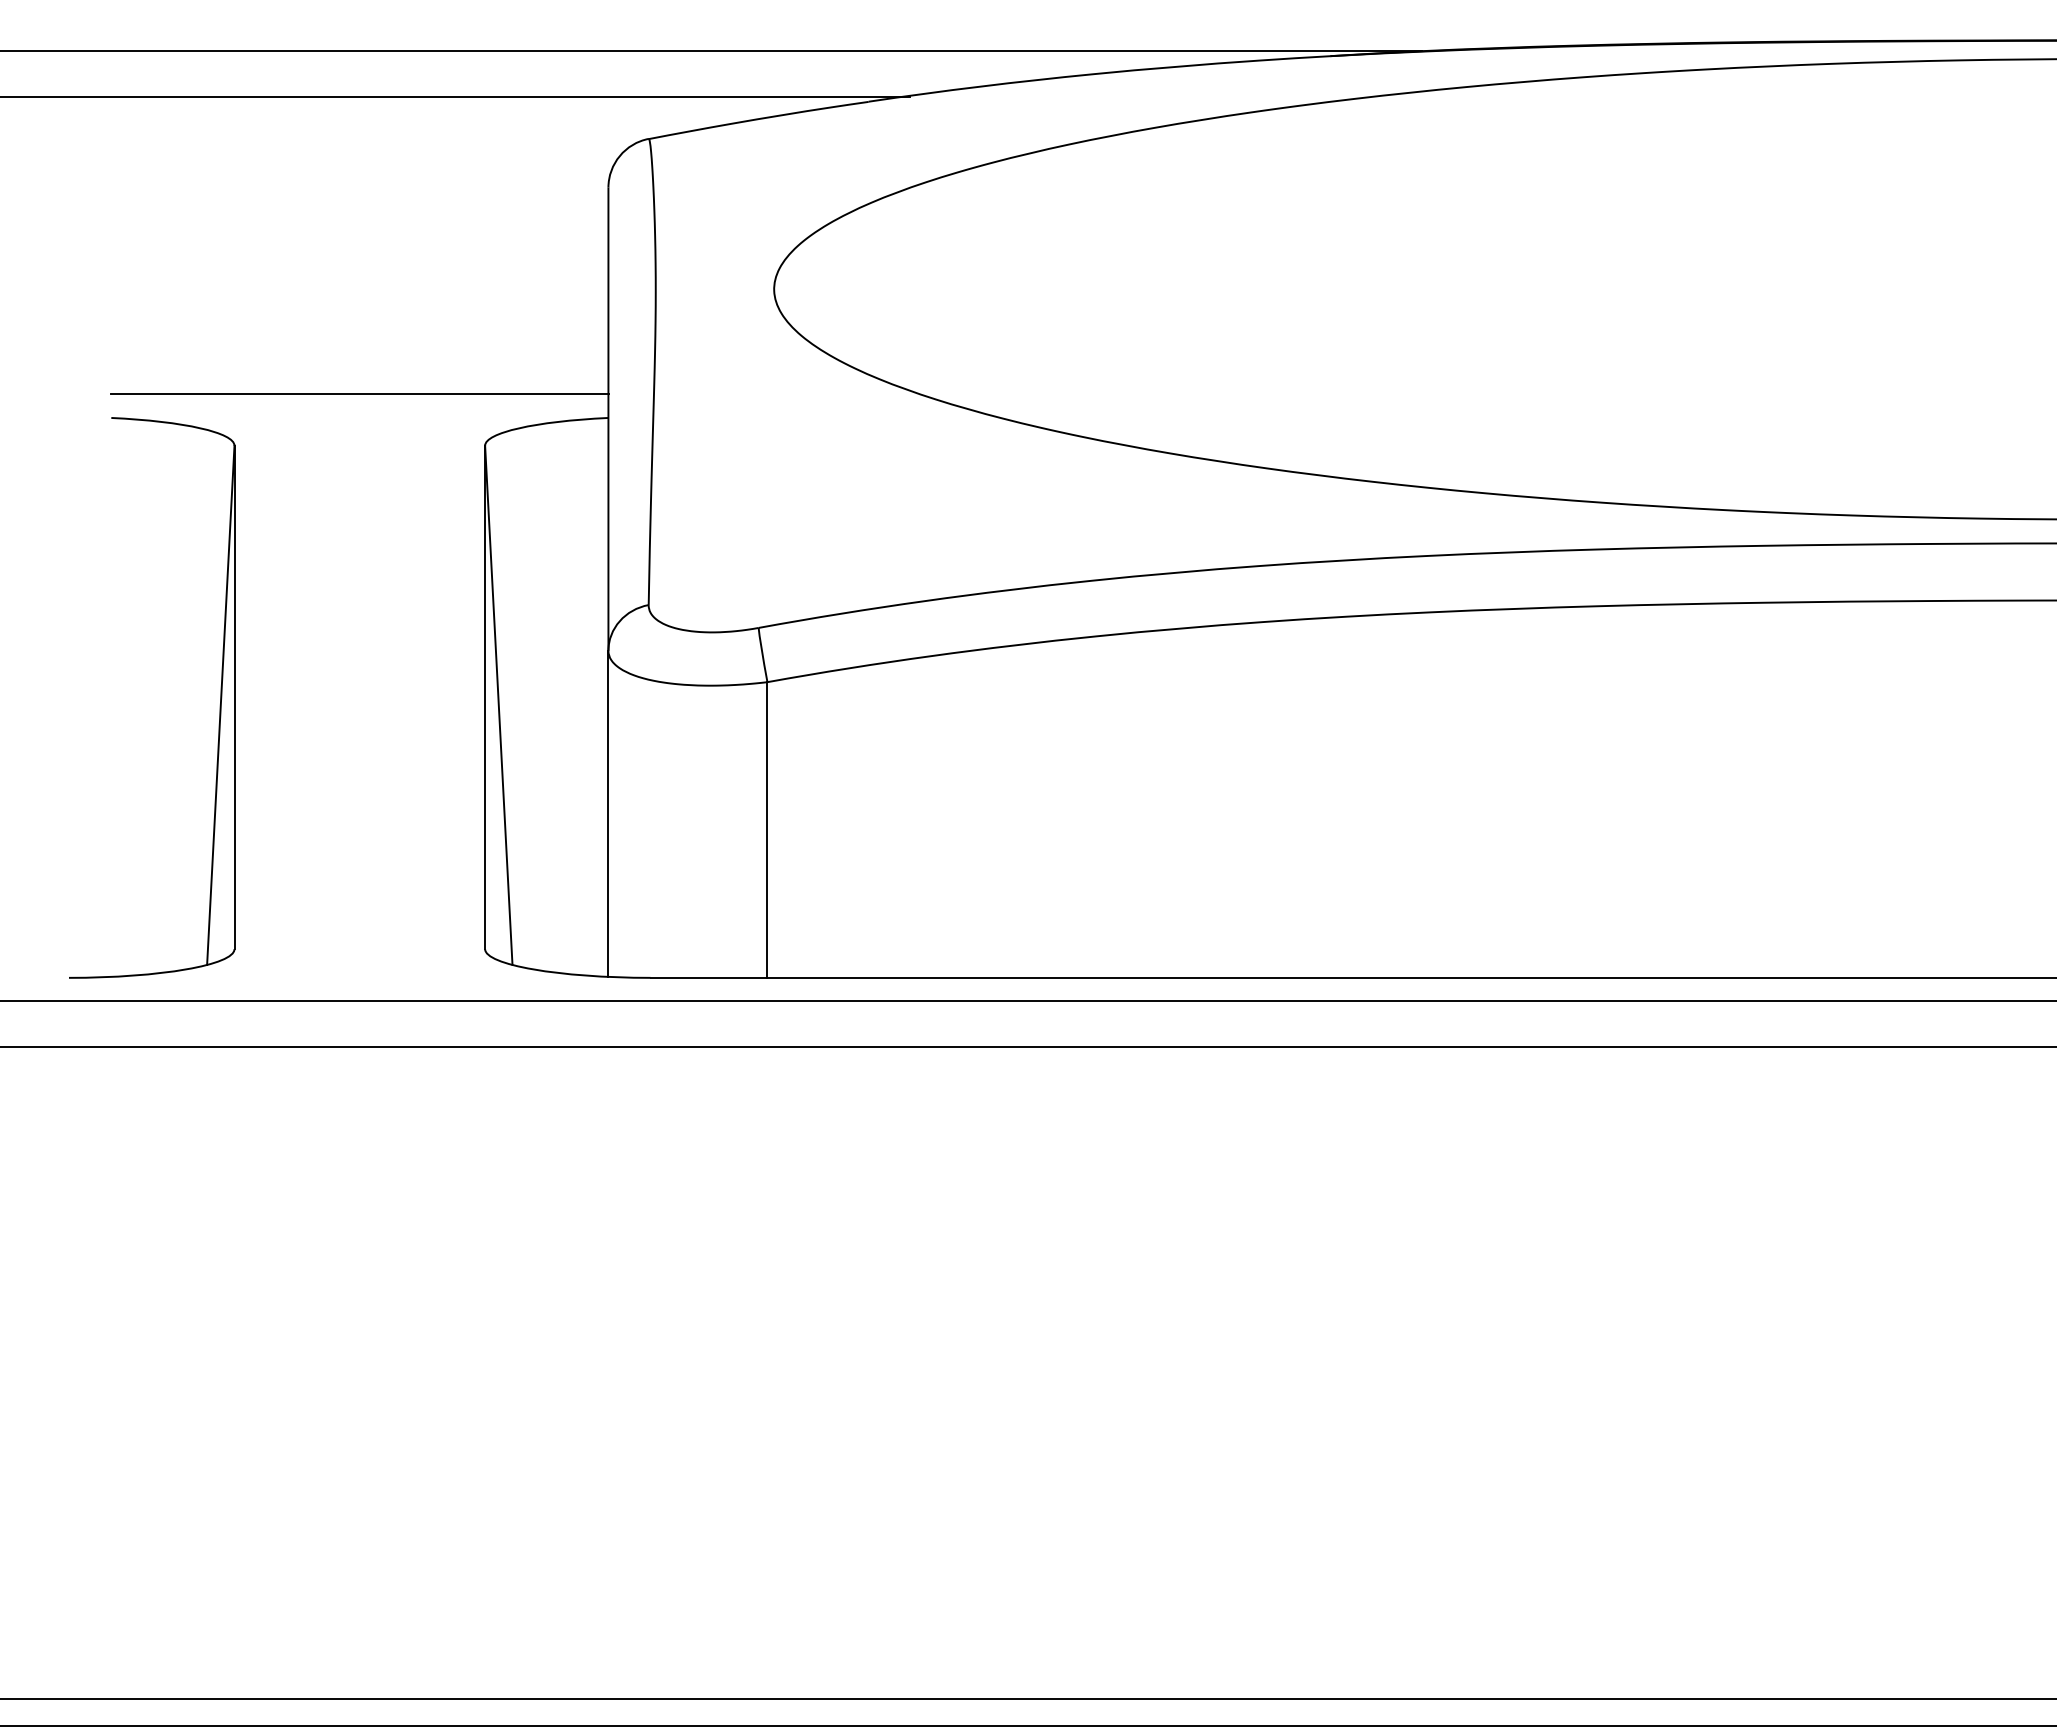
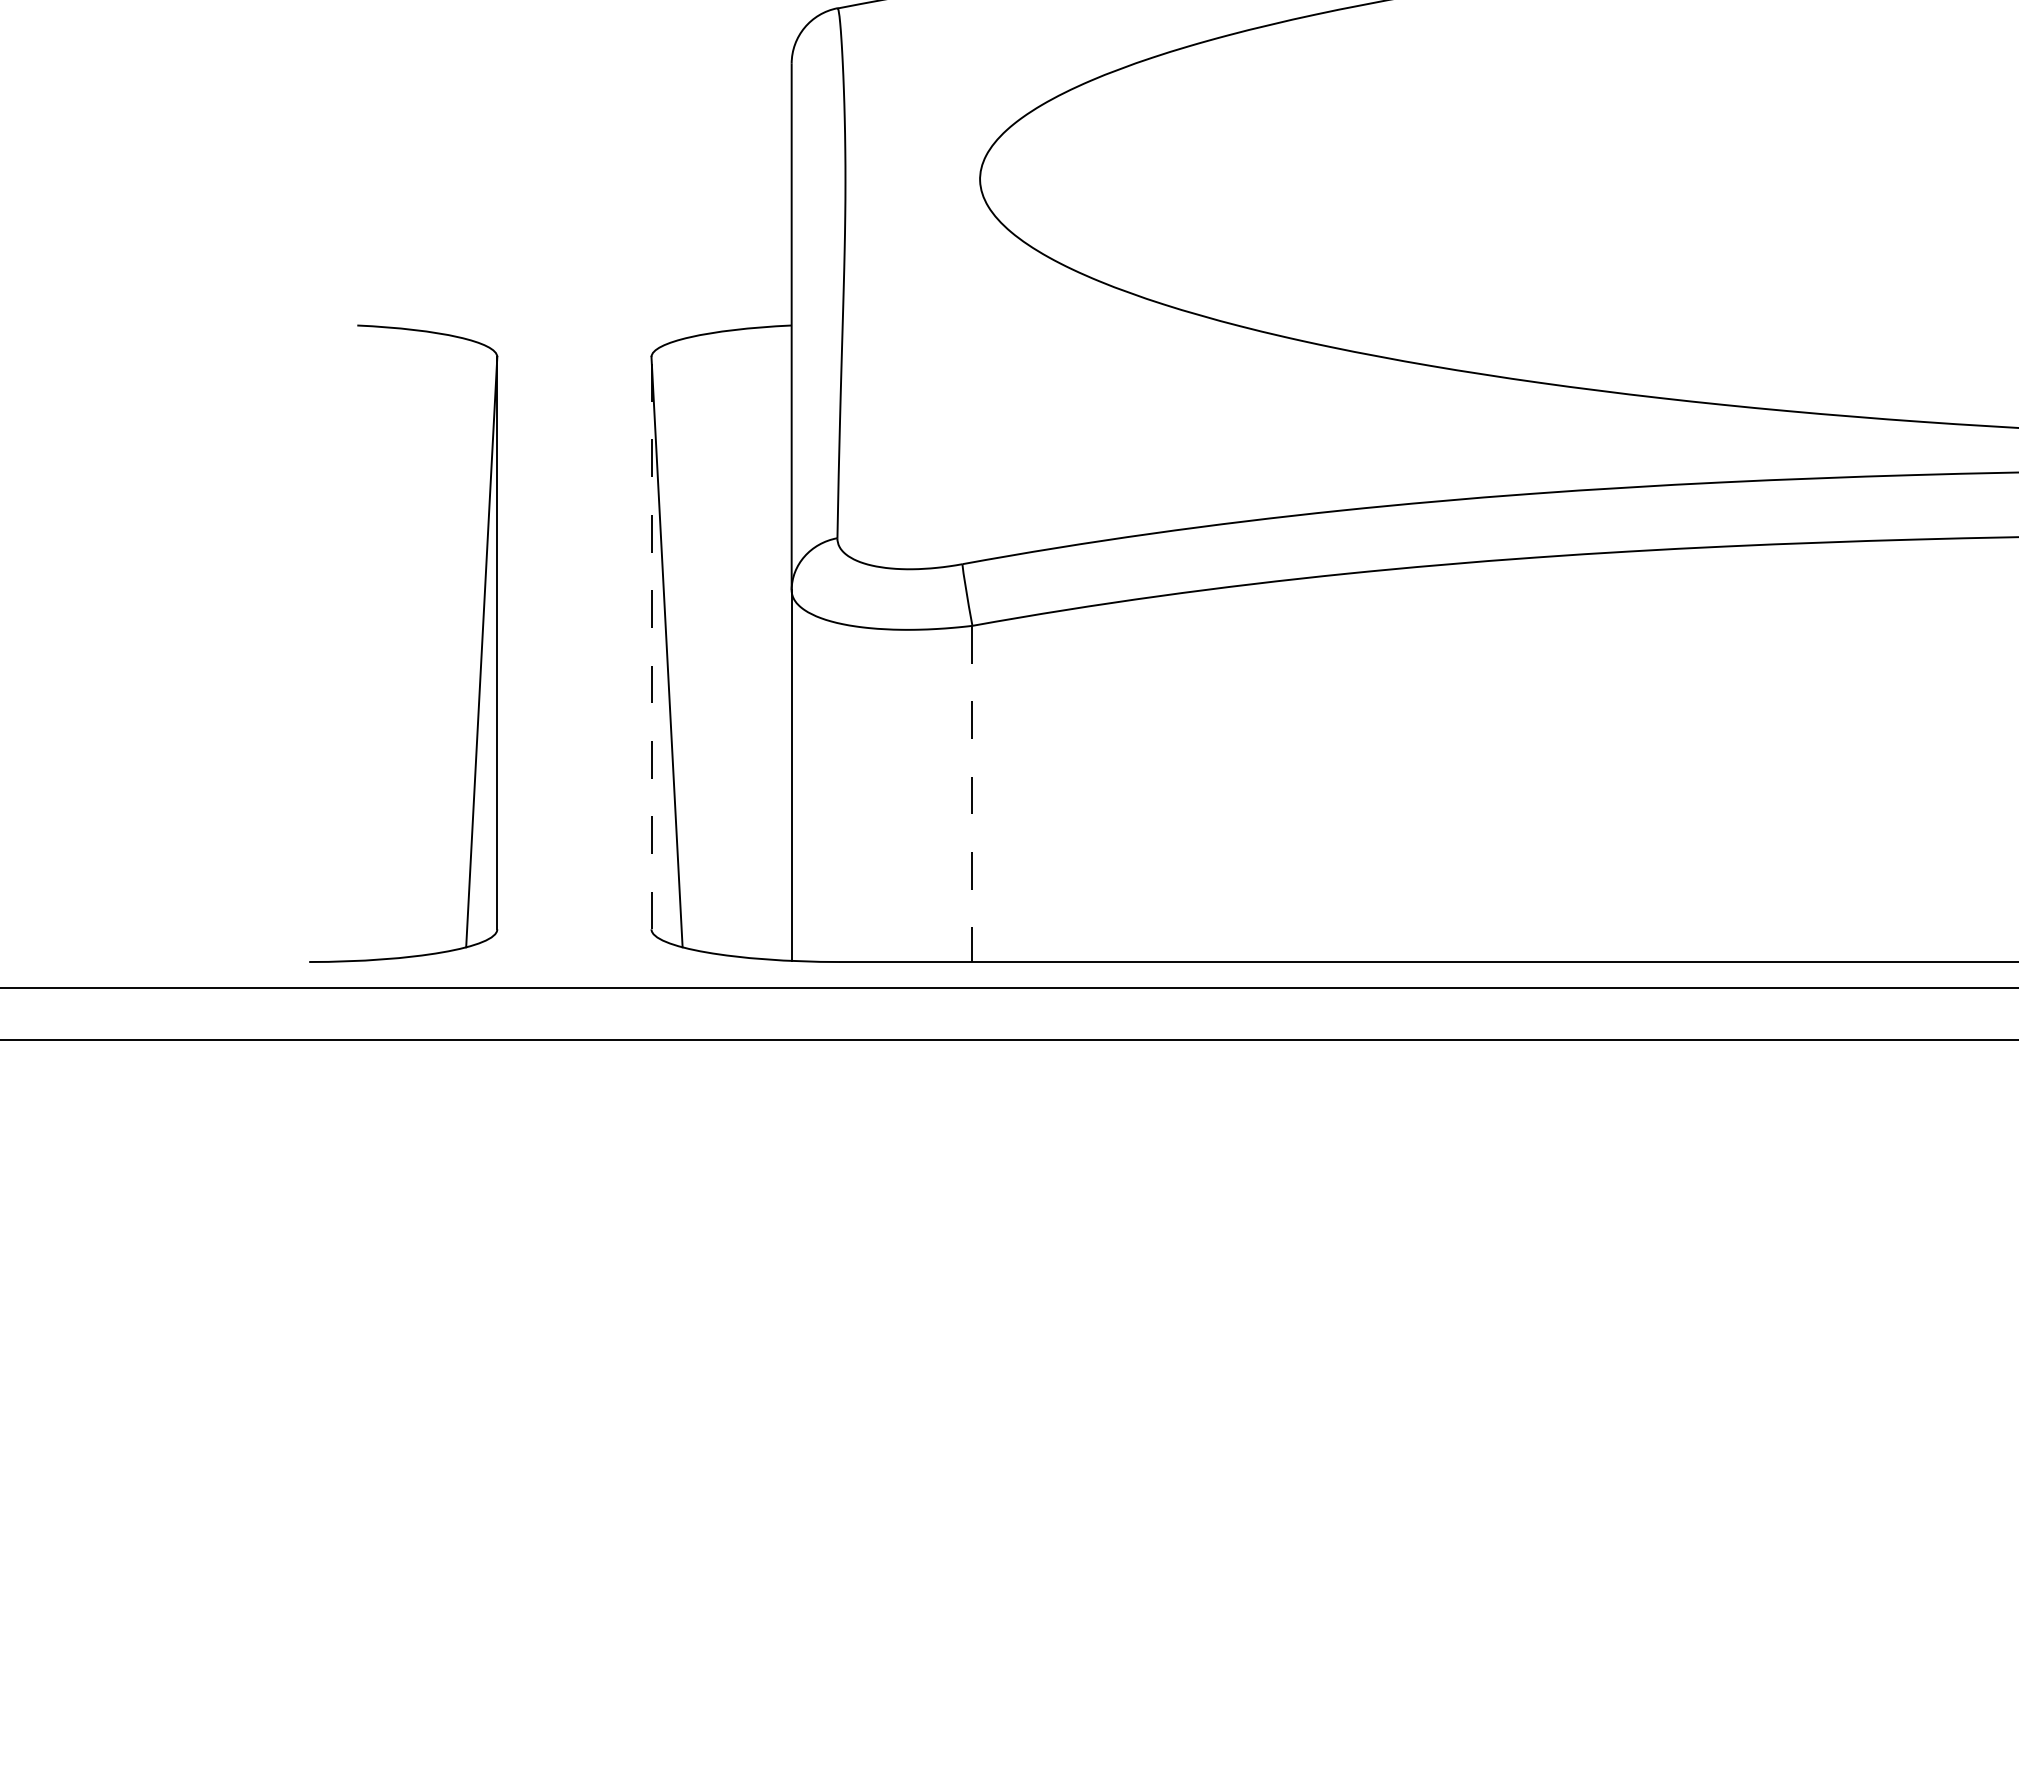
line: (359, 393) -> (508, 297), removed
line: (485, 697) -> (651, 643), solid -> dashed
part: (219, 705) -> (480, 652), moved
line: (767, 830) -> (972, 794), solid -> dashed

